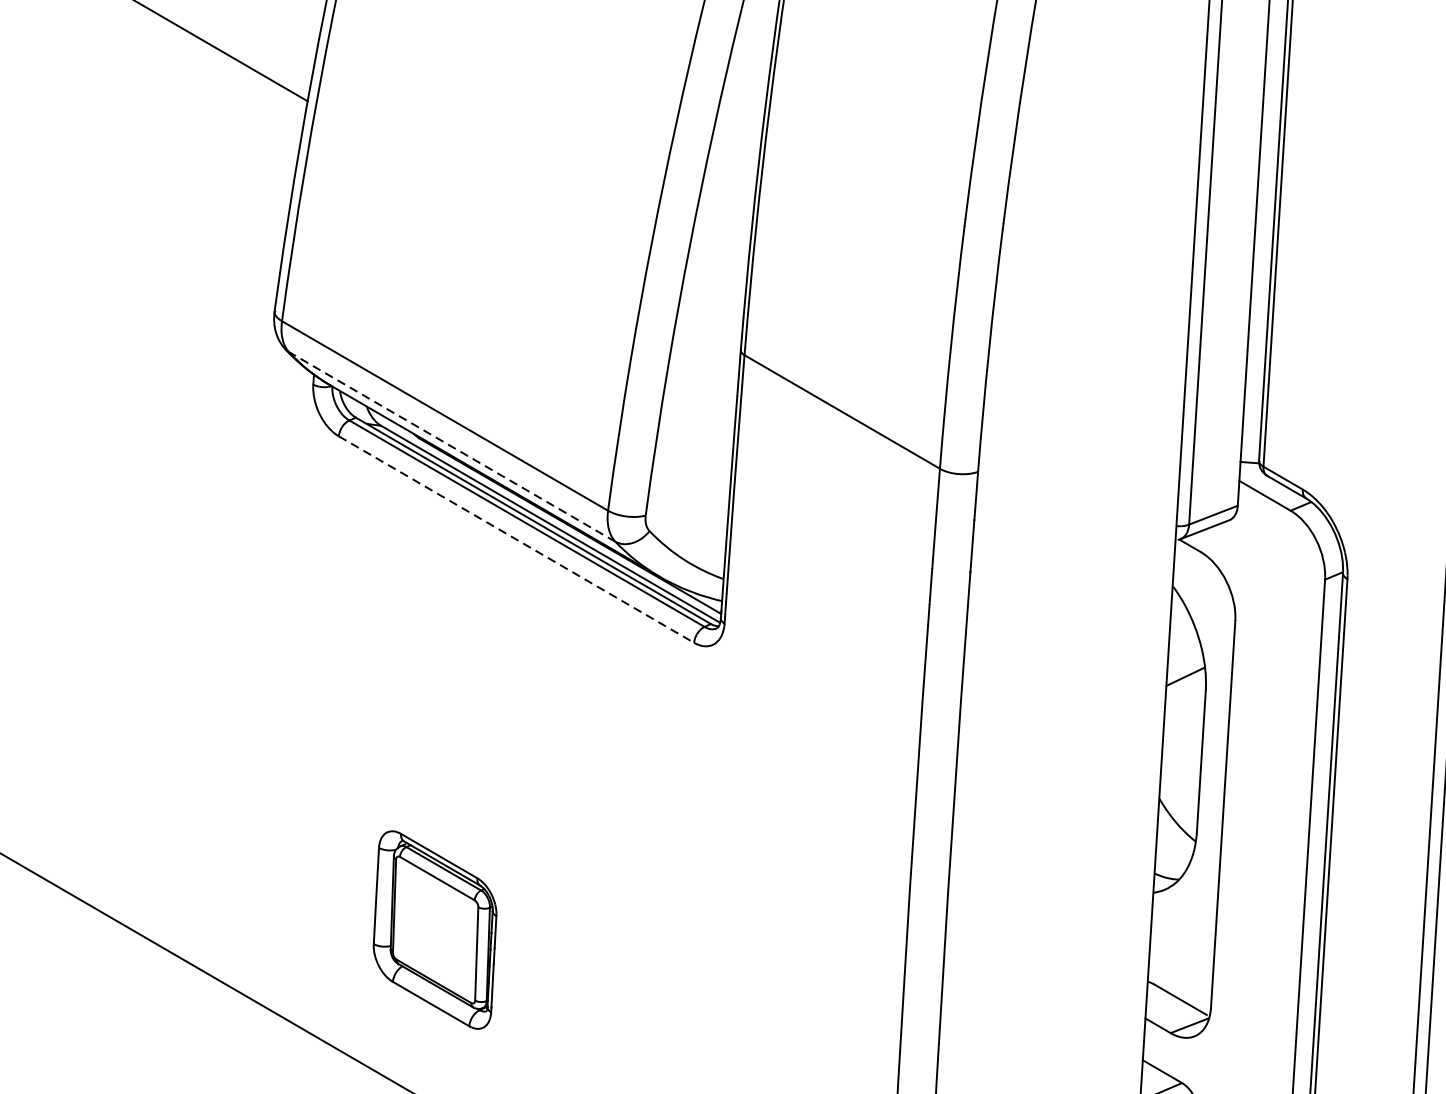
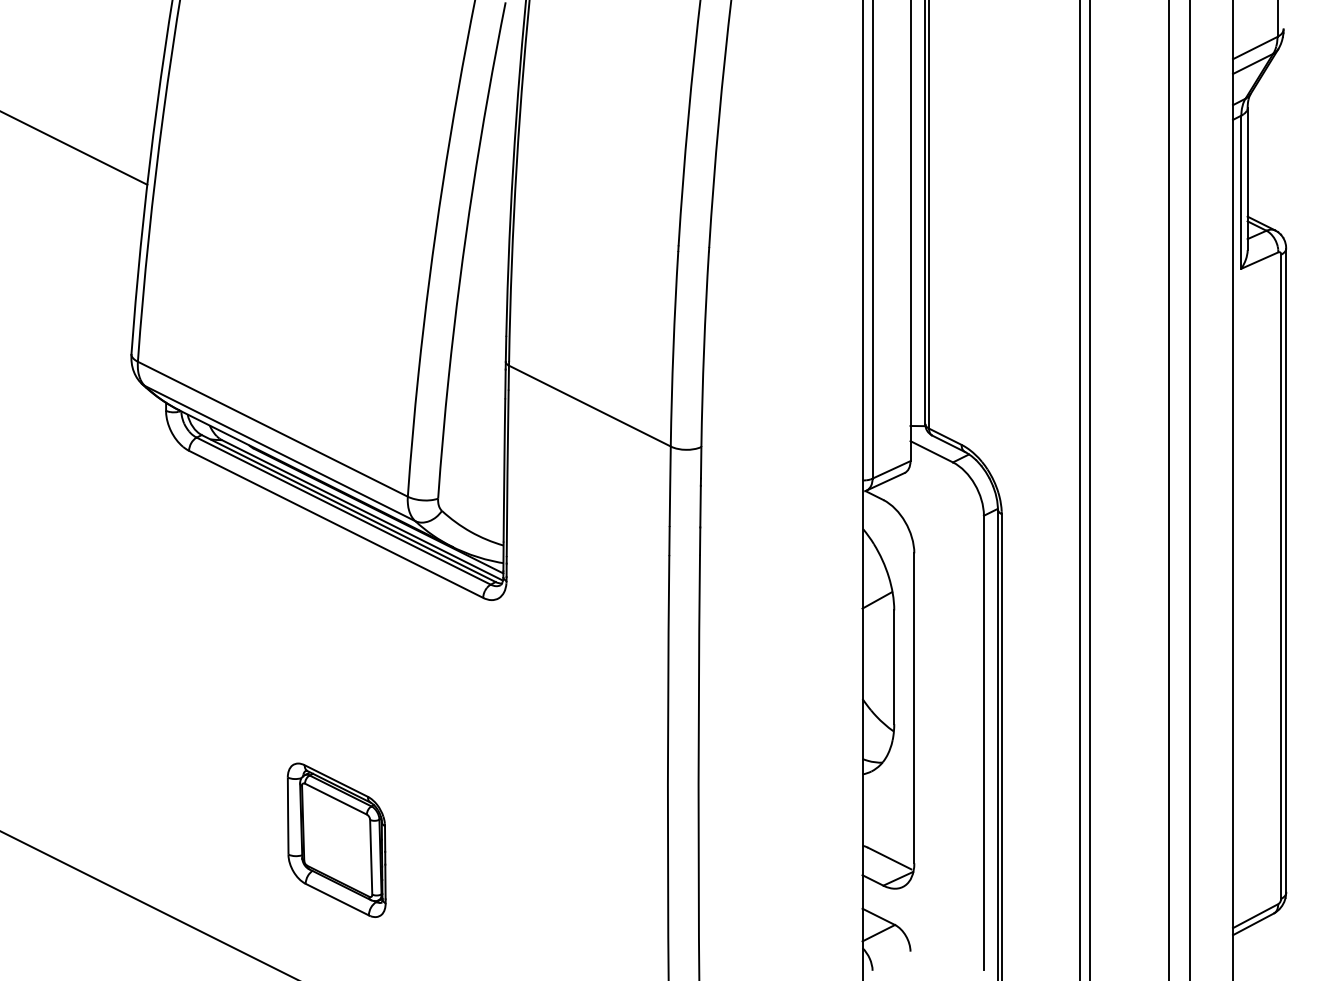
line: (451, 446) -> (279, 453), dashed -> solid
line: (516, 539) -> (336, 524), dashed -> solid
part: (434, 929) -> (336, 839), moved

